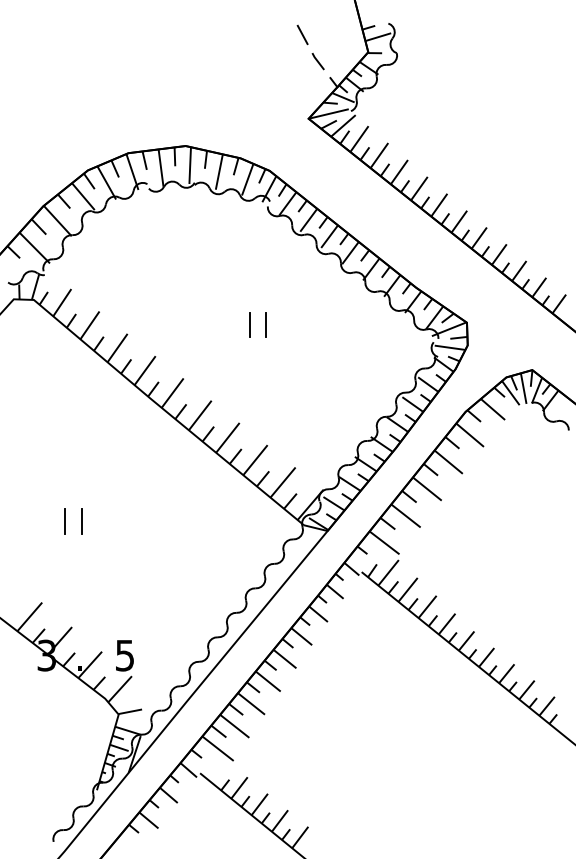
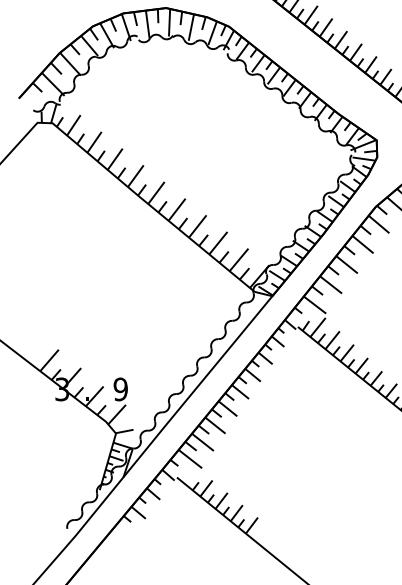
line: (250, 324) -> (214, 141), removed
line: (266, 324) -> (226, 141), removed
line: (65, 521) -> (76, 289), removed
line: (81, 521) -> (88, 289), removed
text: (124, 655) -> (120, 389), 5 -> 9

